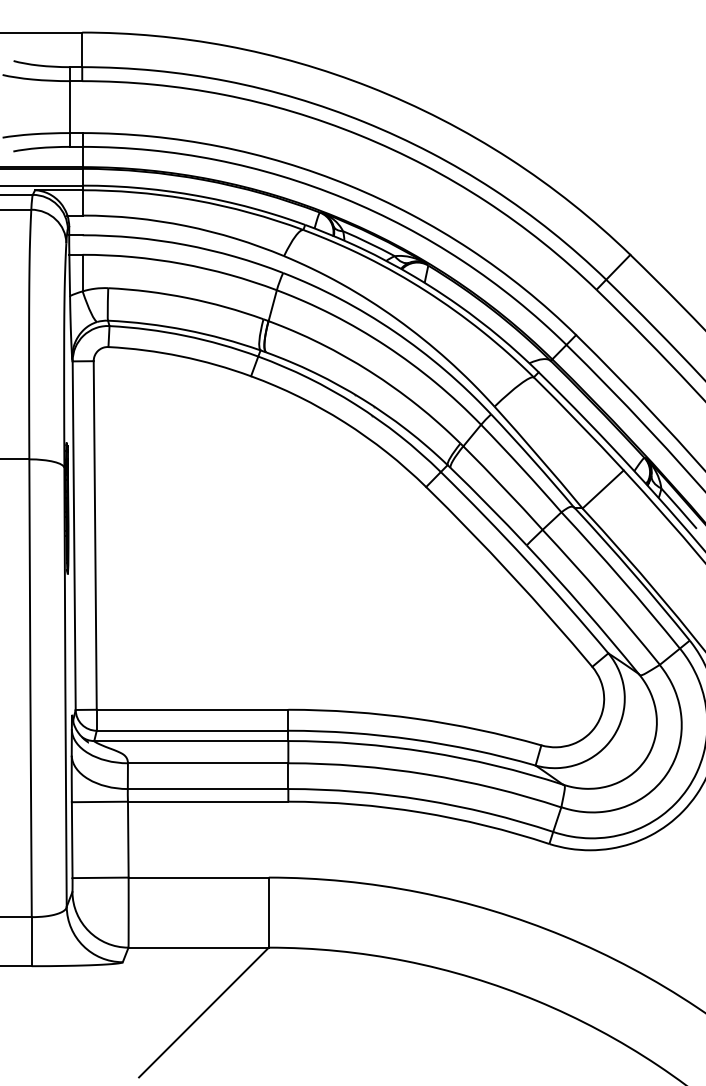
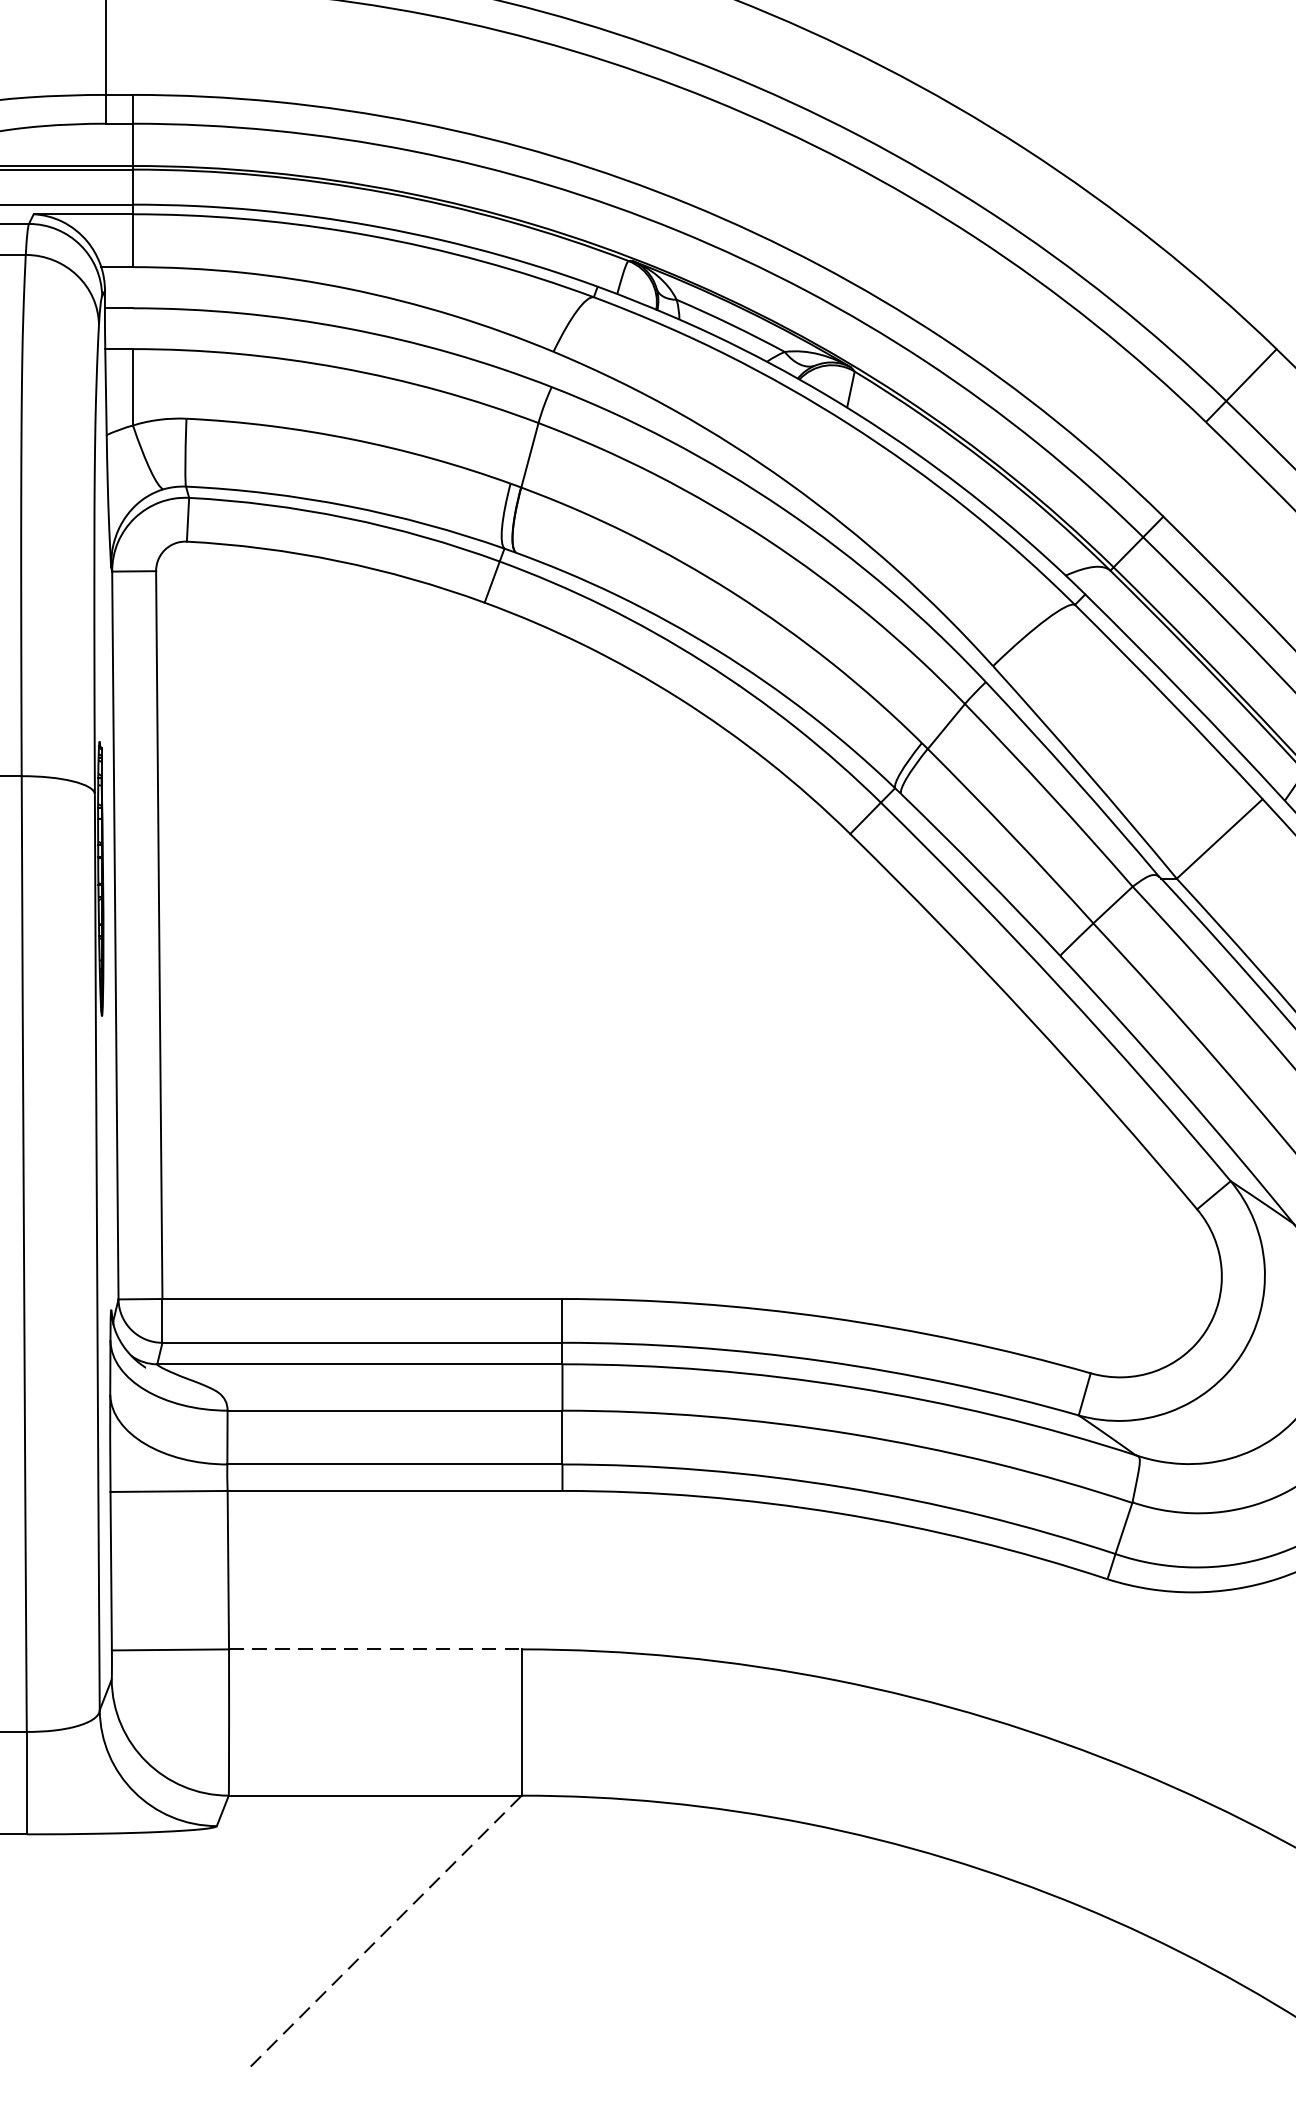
line: (199, 877) -> (376, 1649), solid -> dashed
line: (203, 1012) -> (385, 1931), solid -> dashed

